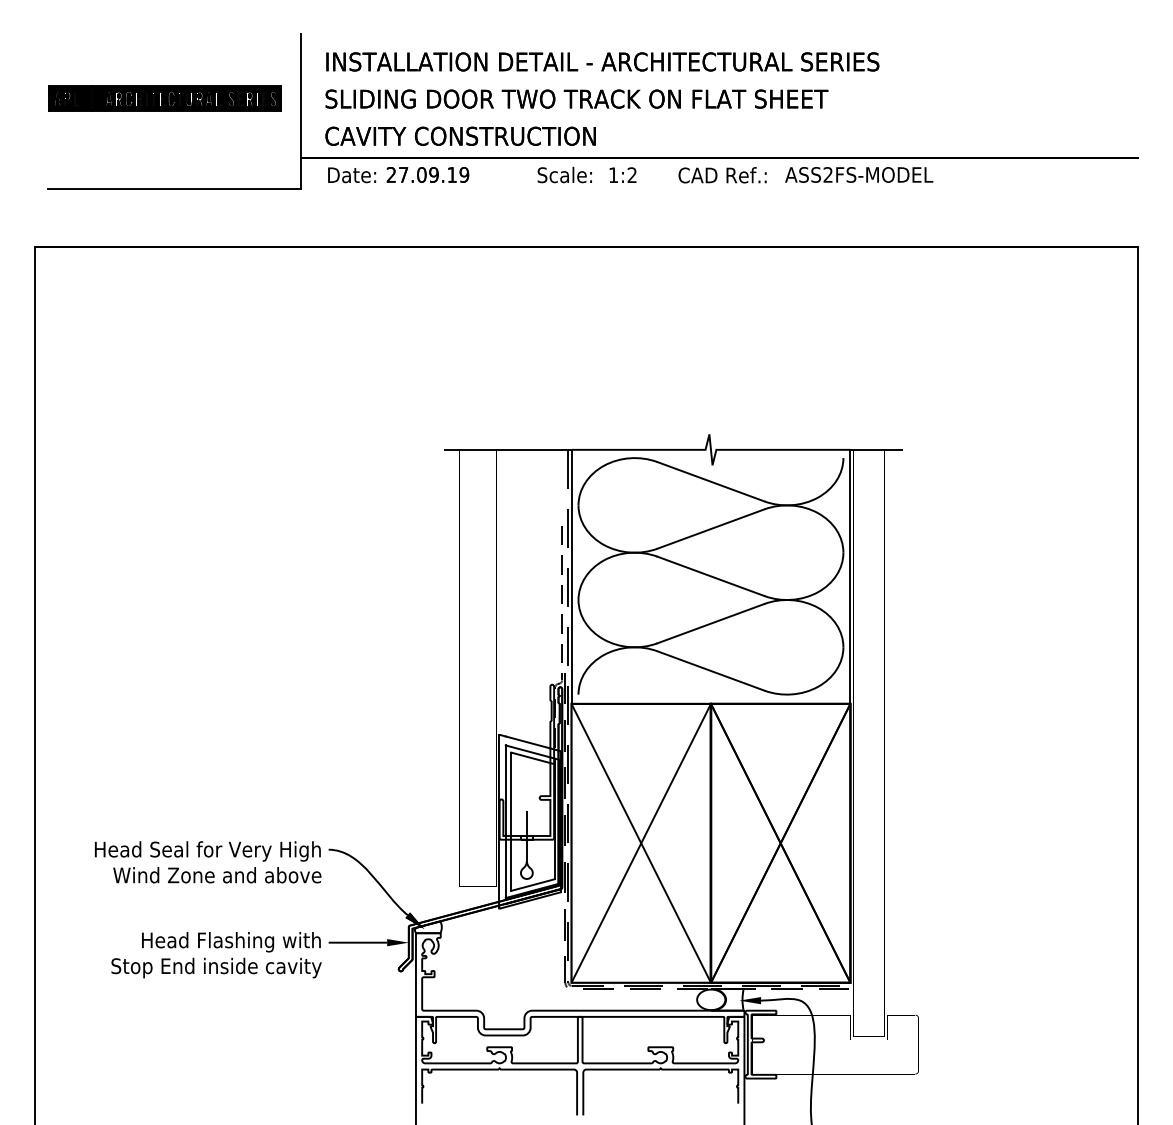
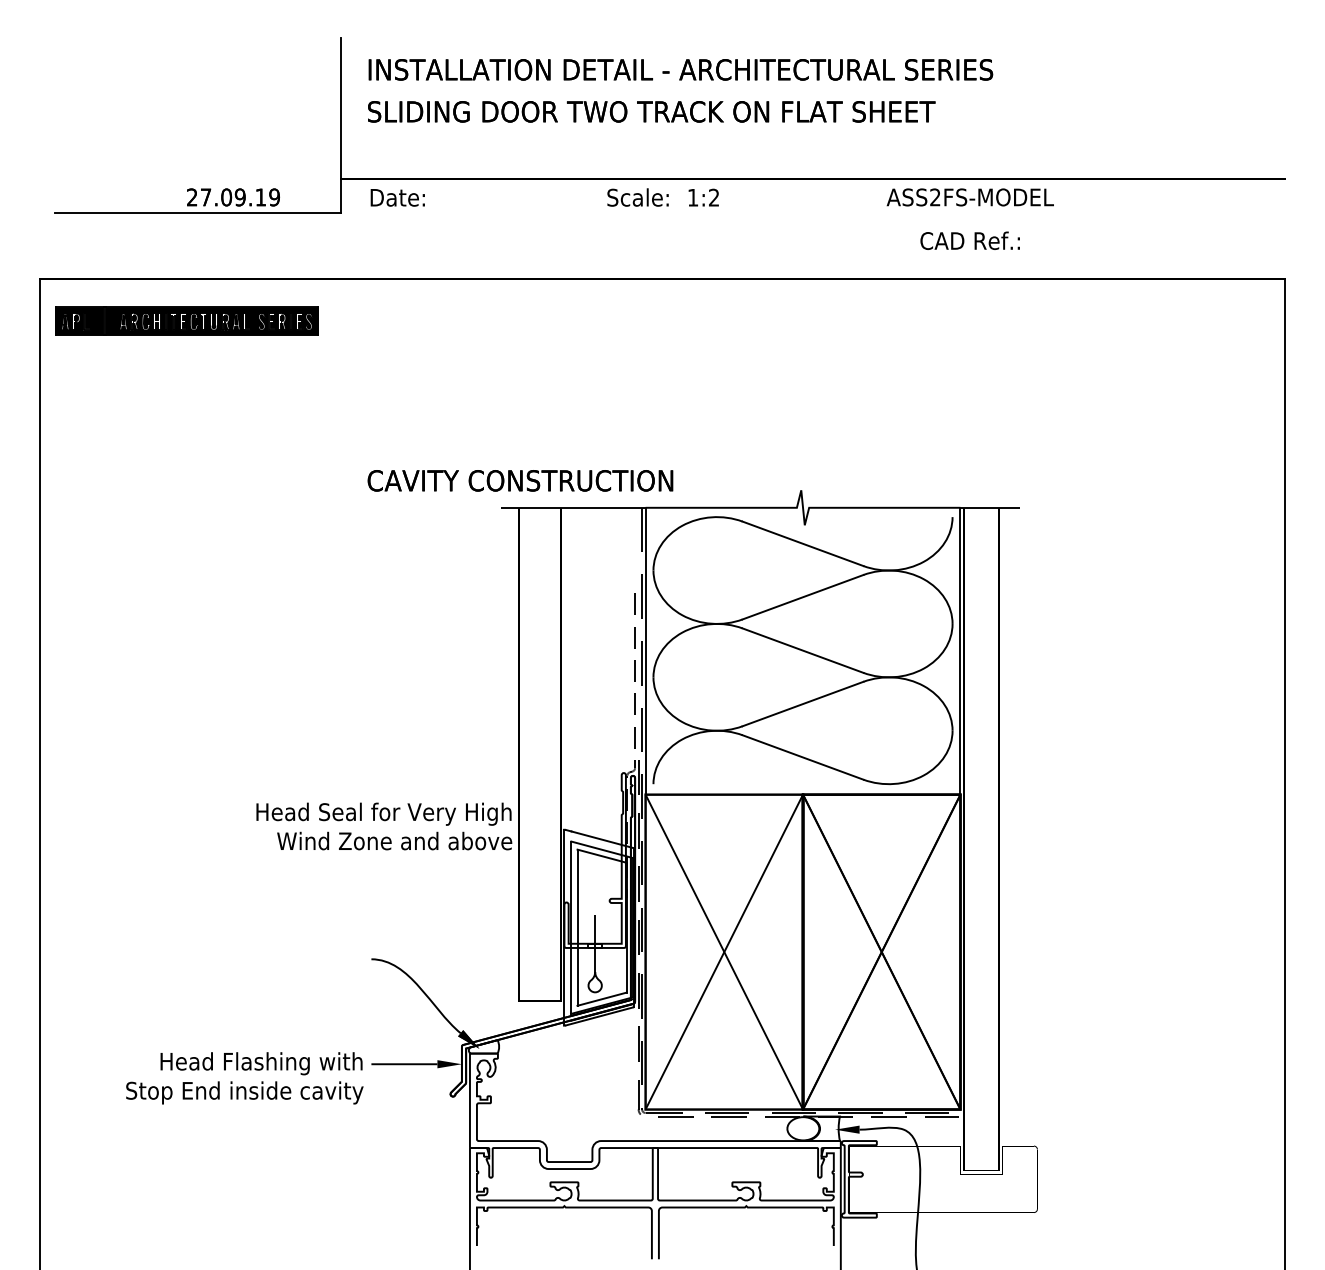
part: (164, 97) -> (186, 320), moved
text: (460, 136) -> (520, 480), moved
text: (427, 175) -> (233, 197), moved
text: (722, 175) -> (969, 240), moved
text: (208, 862) -> (384, 826), moved

